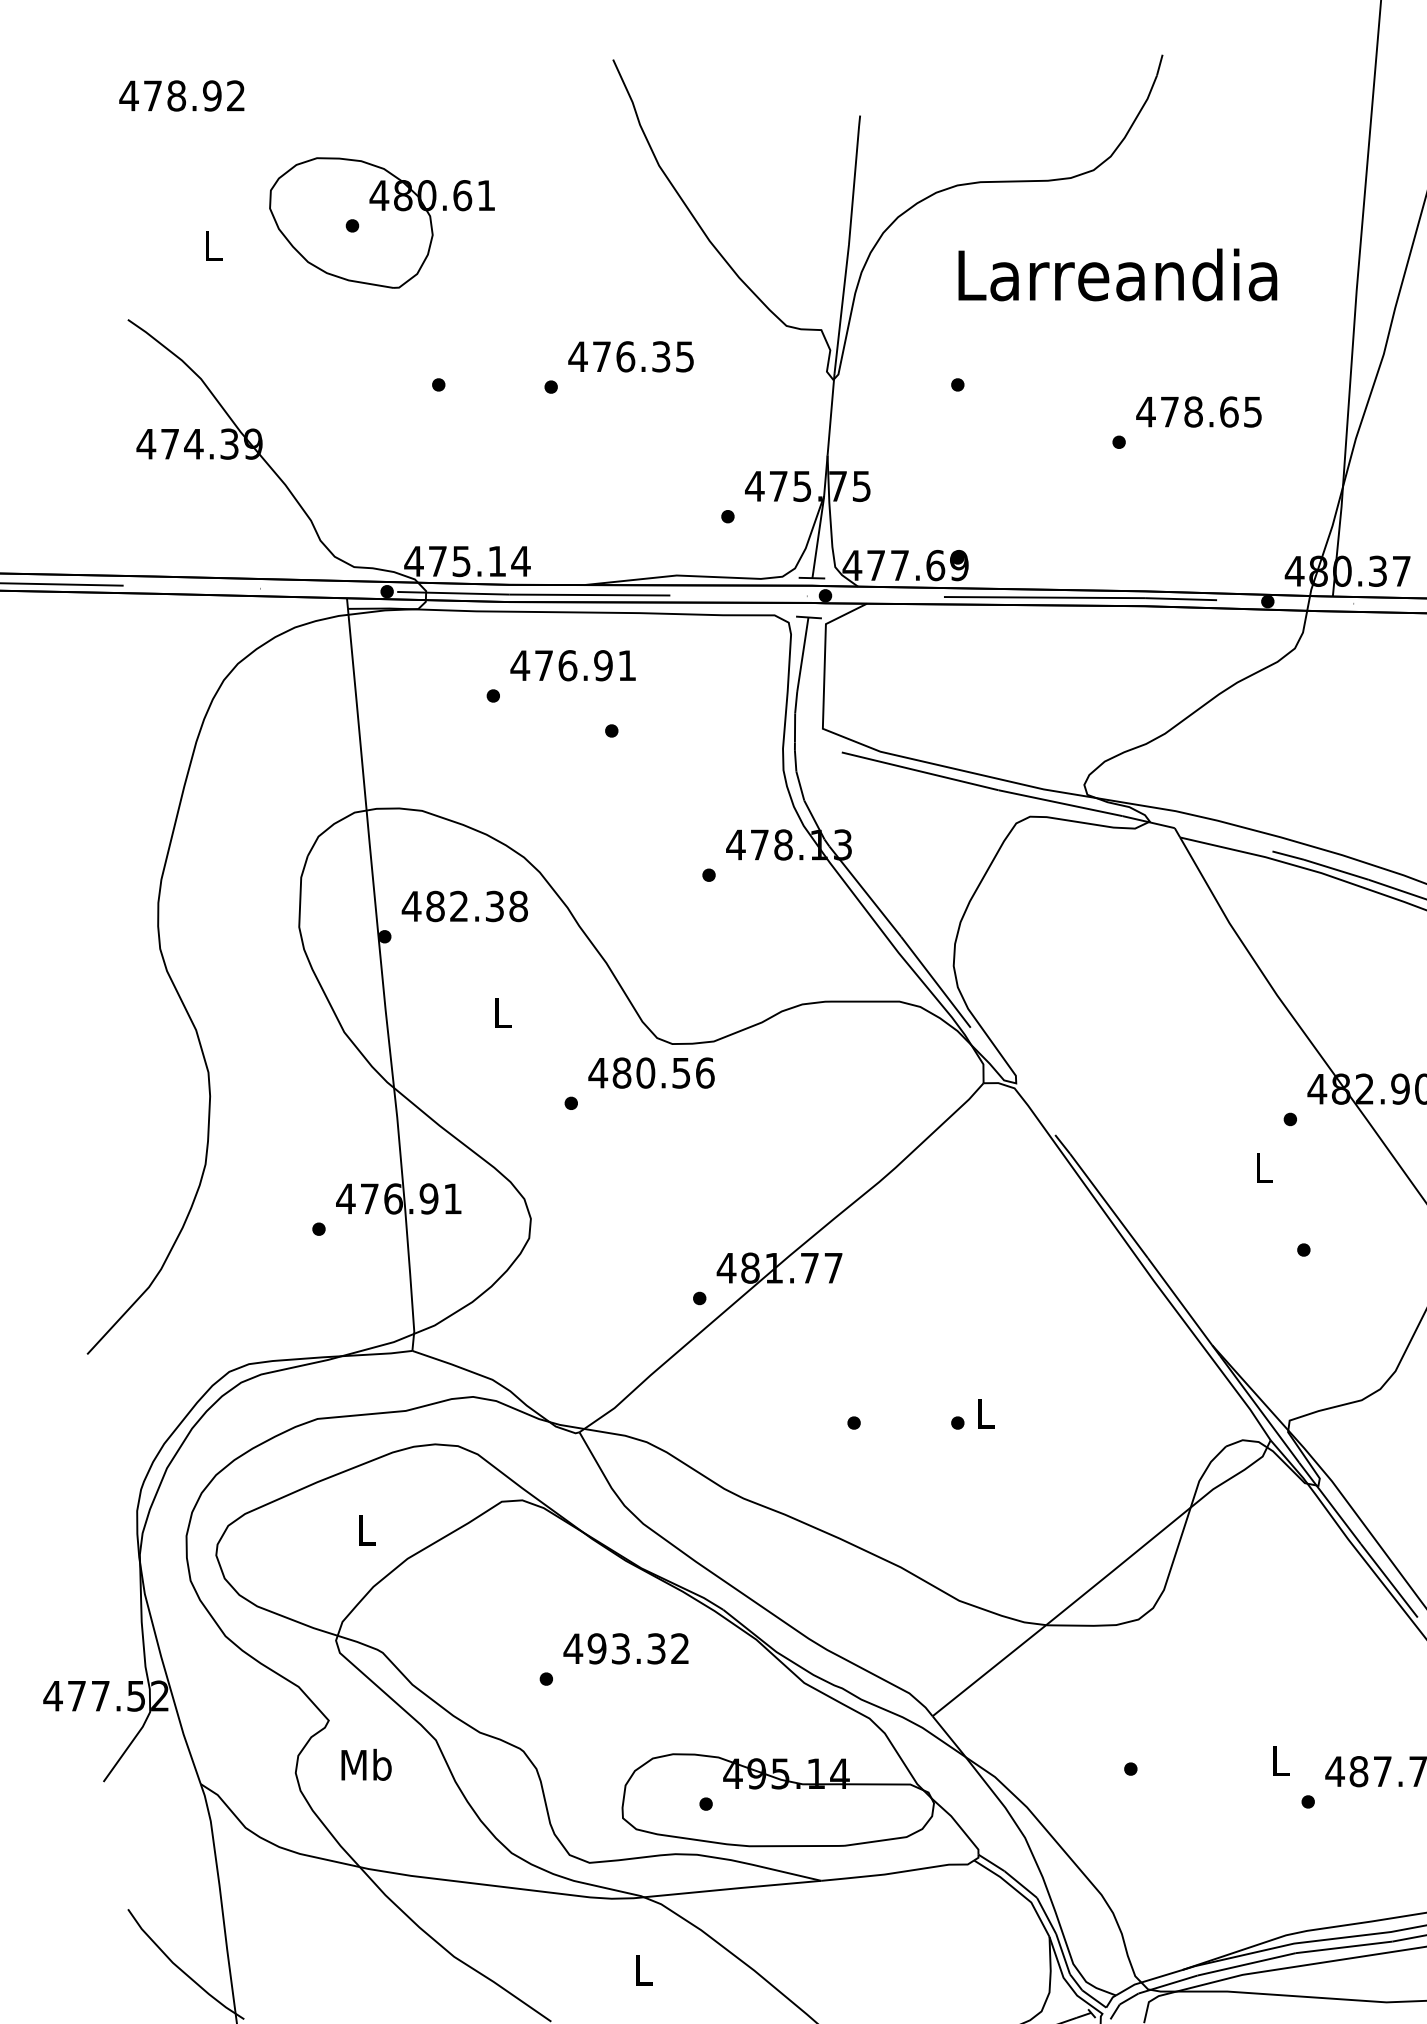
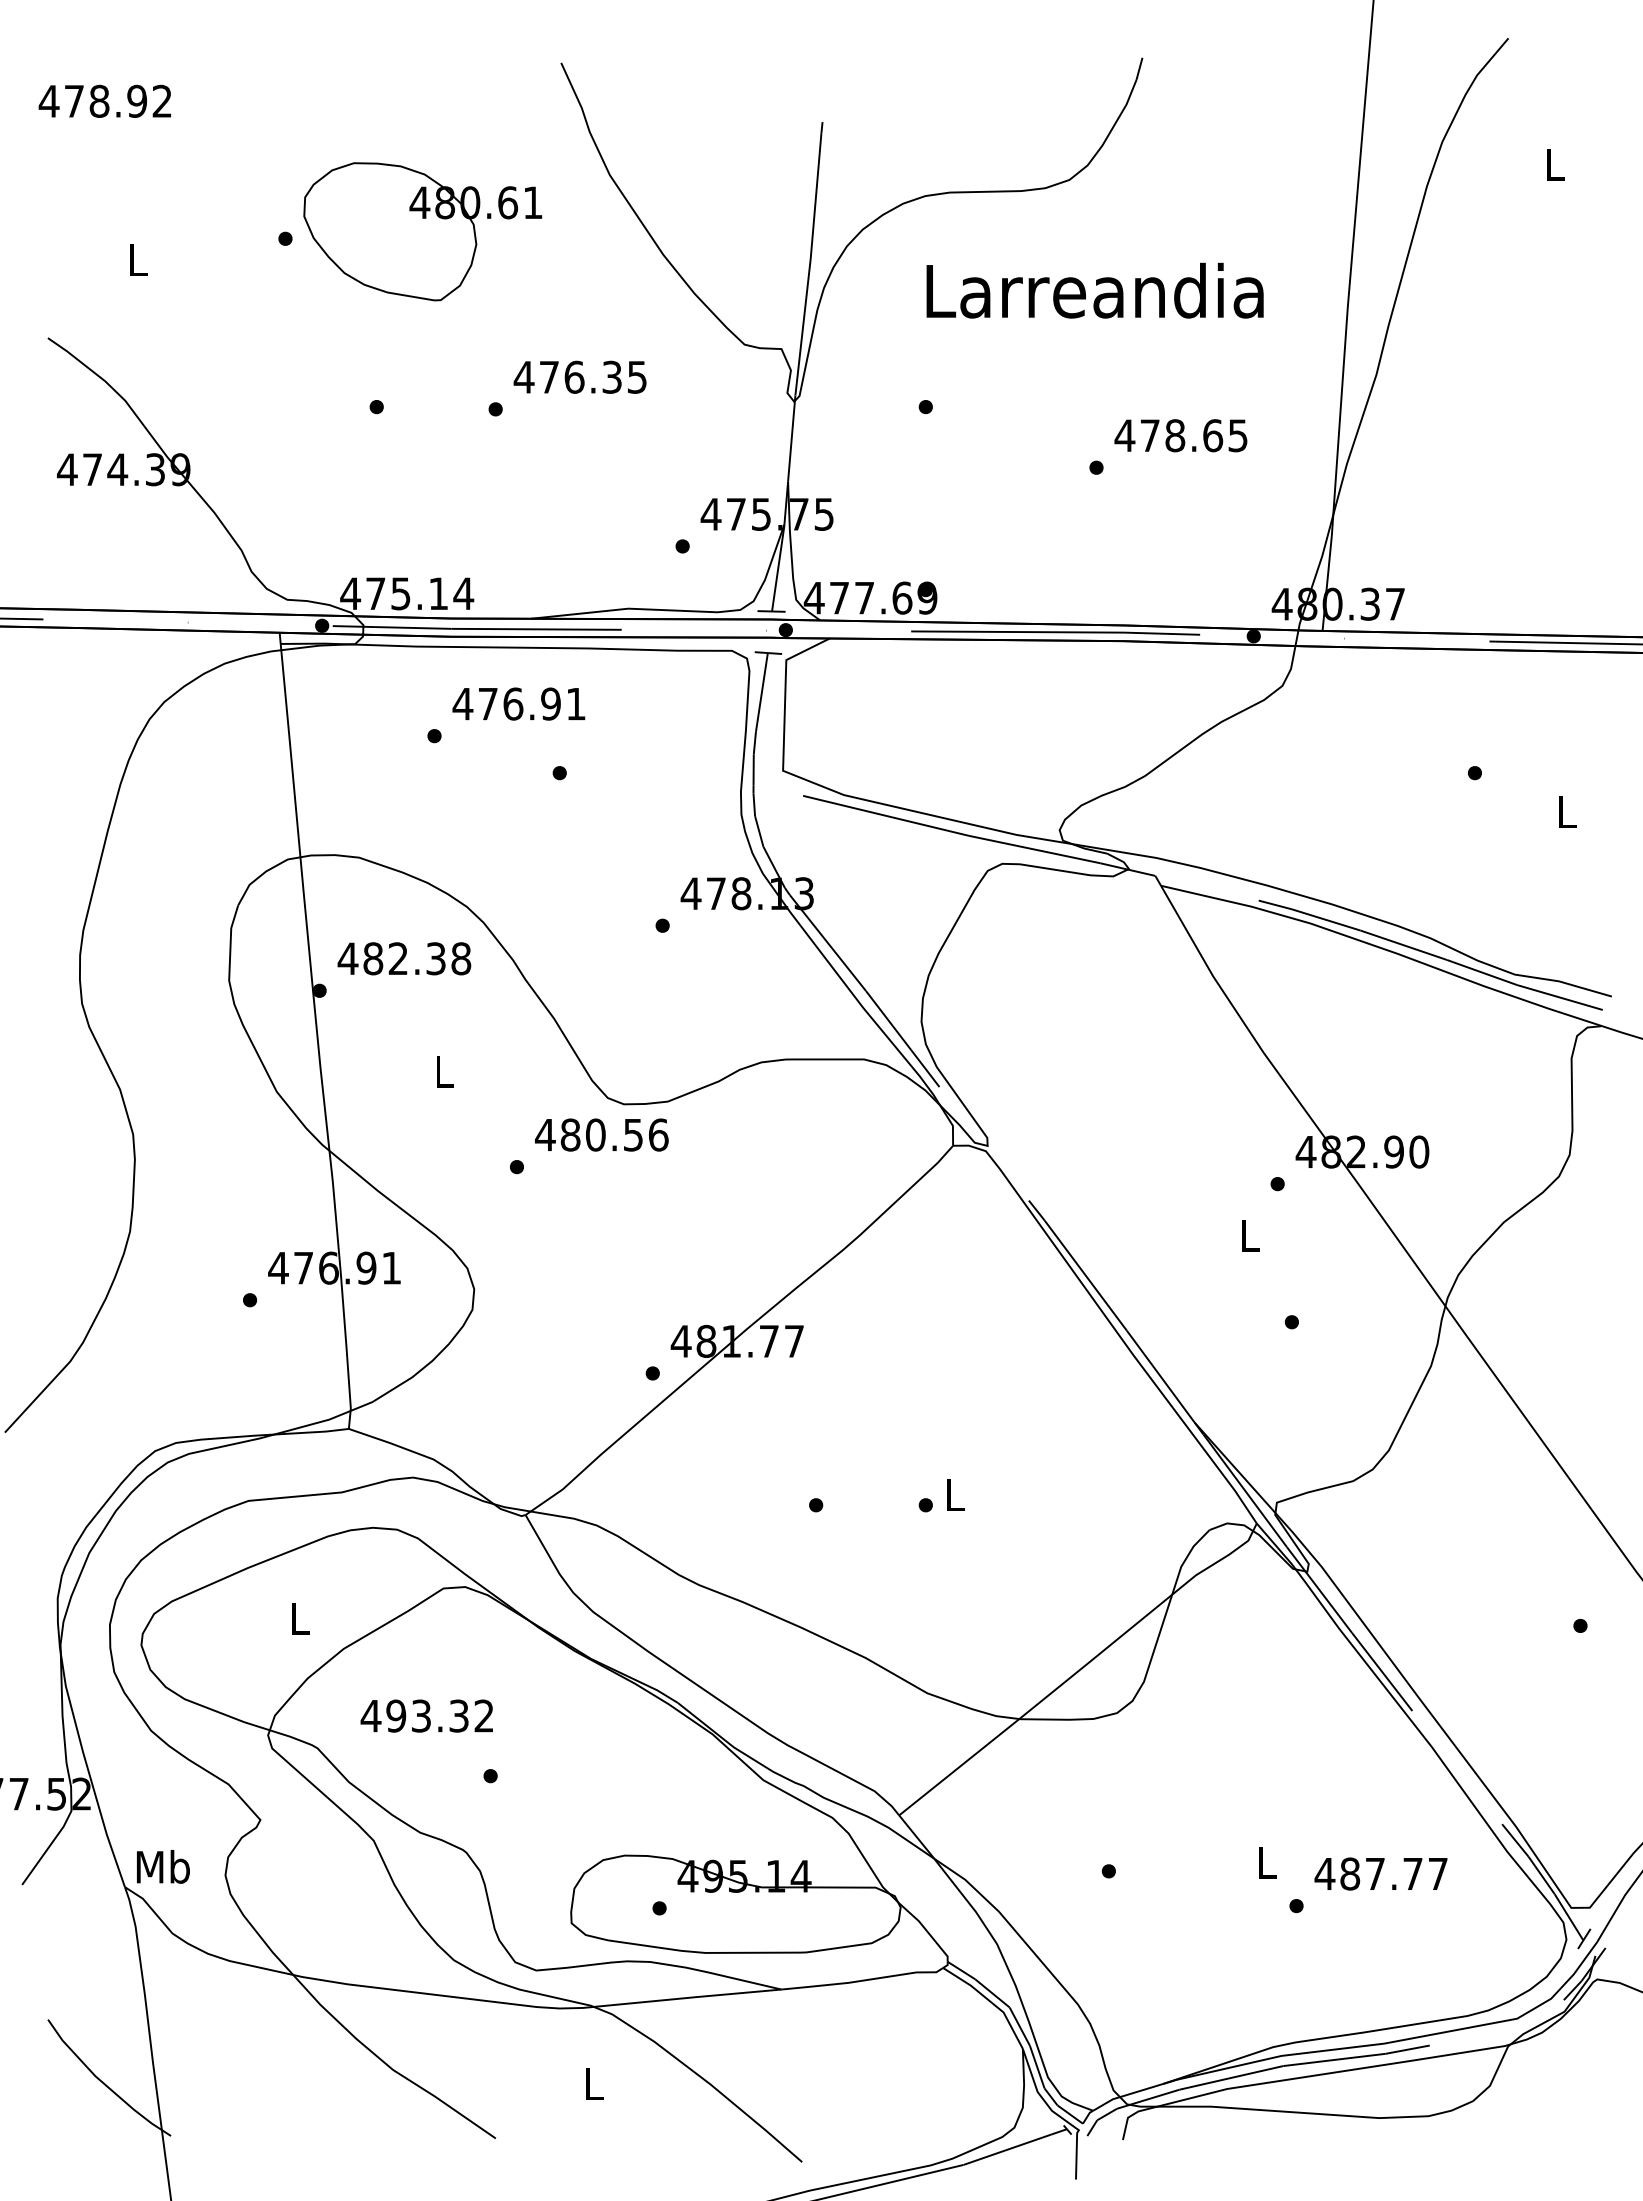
part: (381, 222) -> (422, 231), moved
text: (625, 1648) -> (426, 1715), moved
text: (366, 1764) -> (163, 1866), moved

